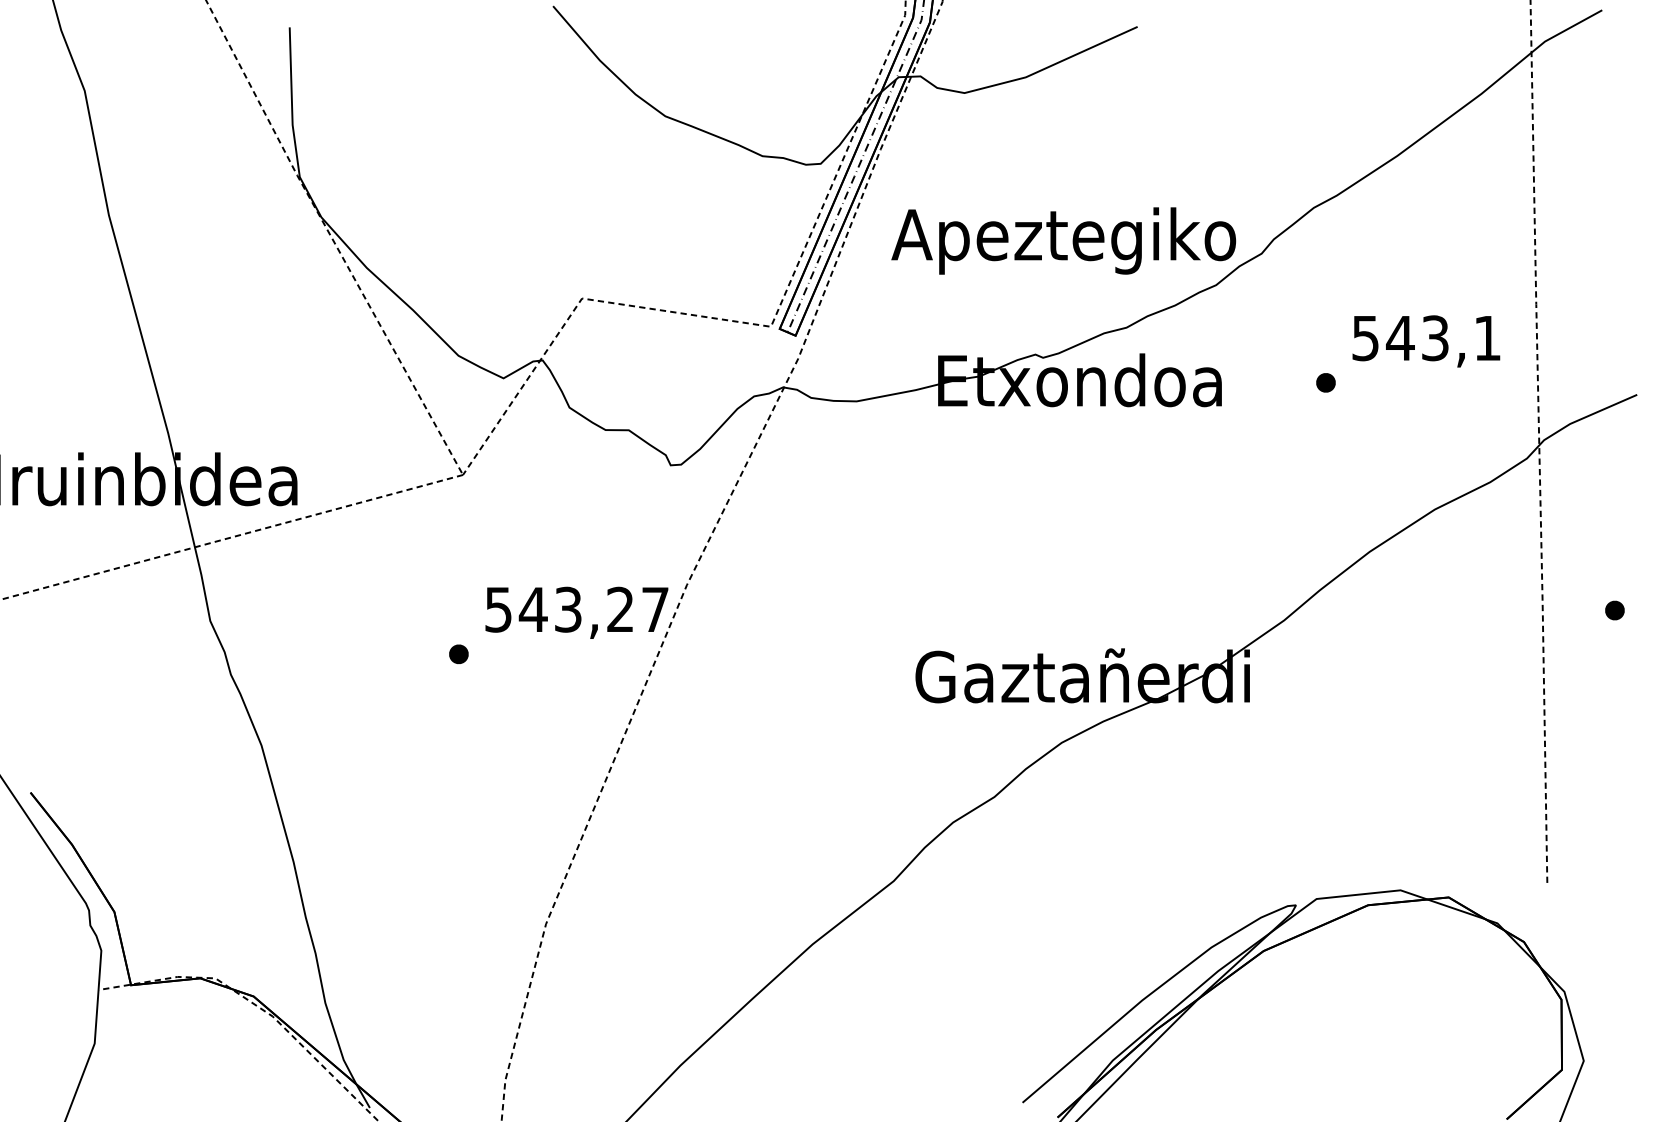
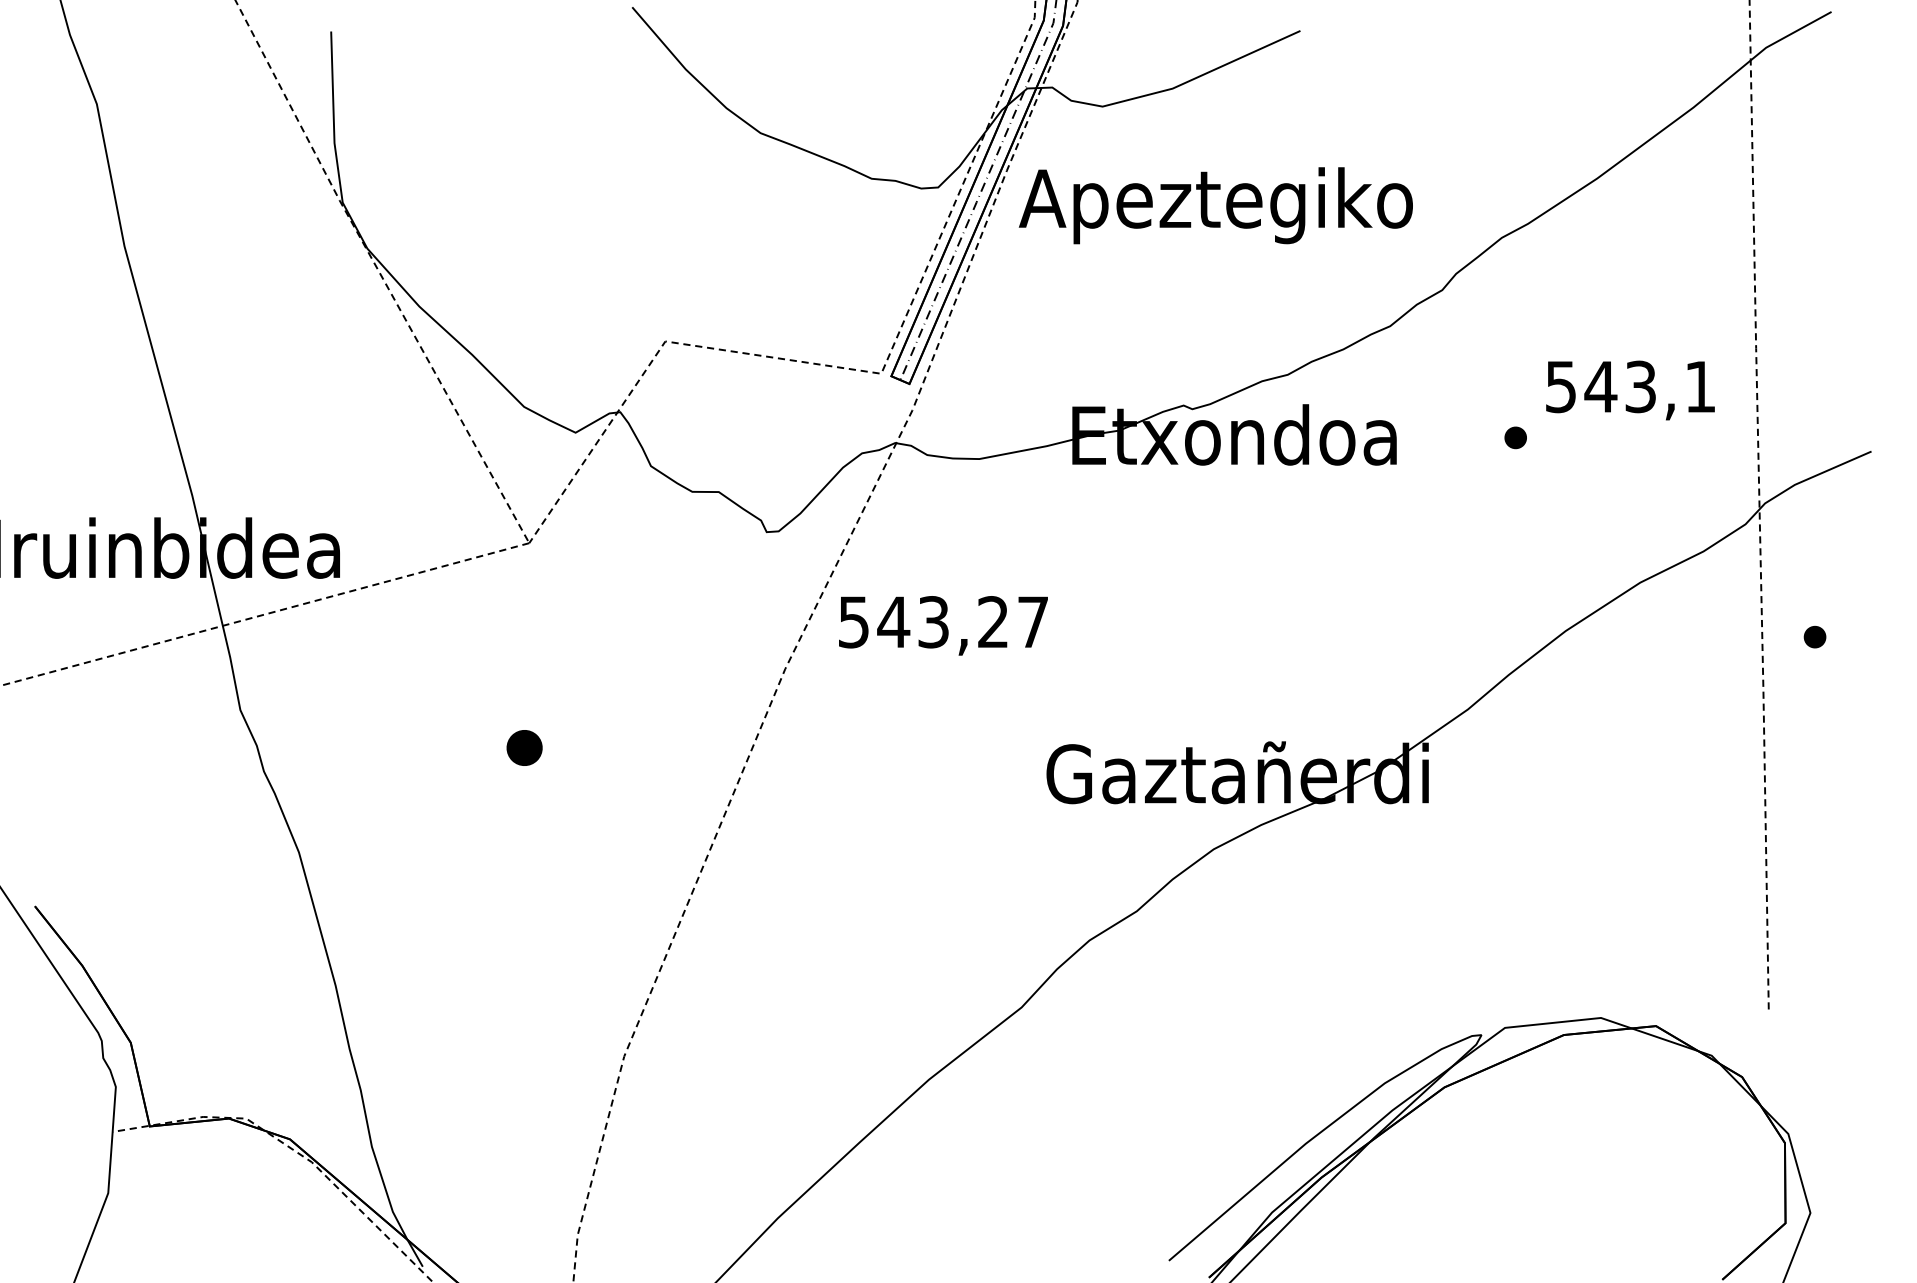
text: (1063, 240) -> (1215, 205), moved
part: (1614, 609) -> (1814, 636), moved
text: (576, 612) -> (943, 625), moved
part: (458, 654) -> (524, 748), size x1.6

